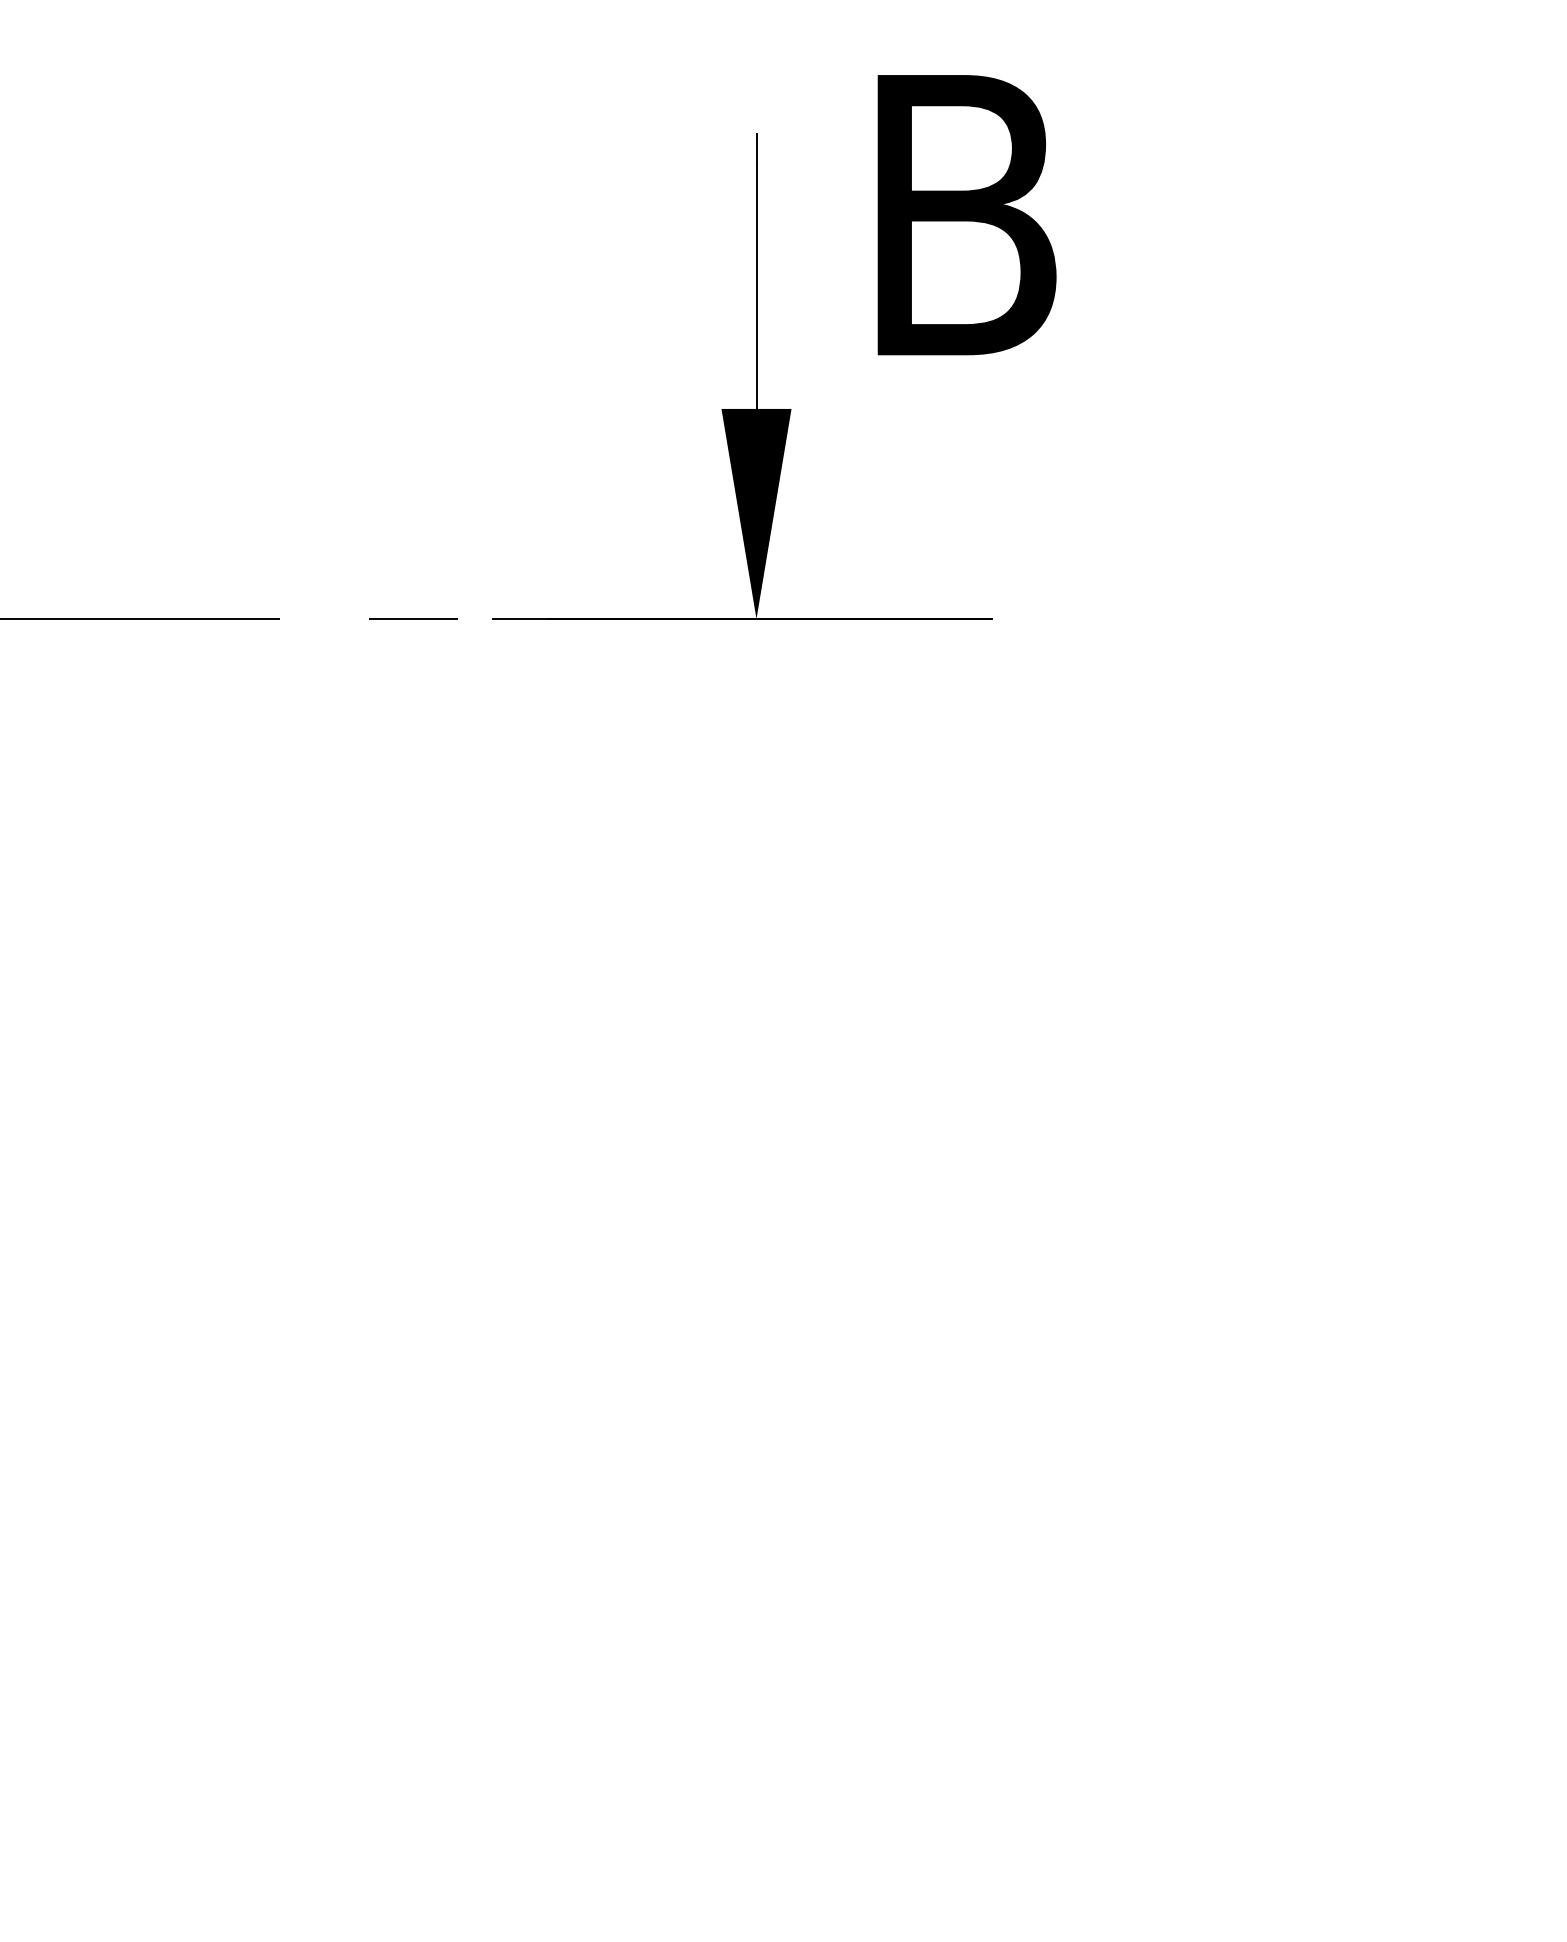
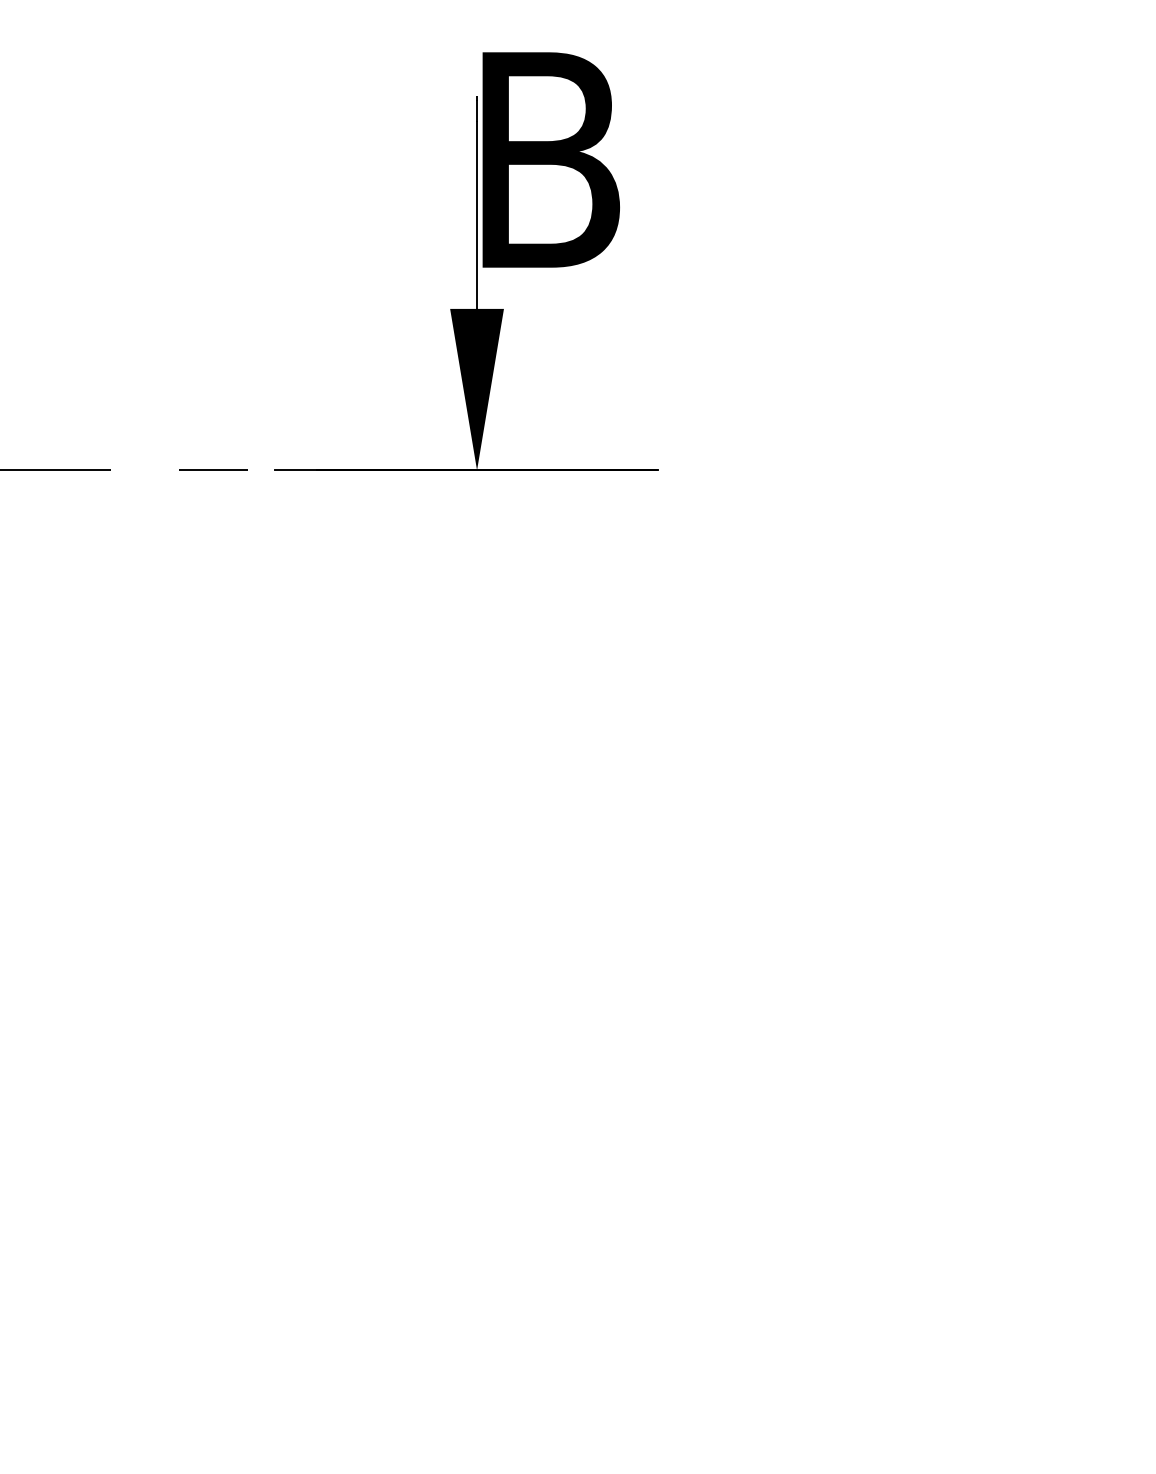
text: (966, 215) -> (550, 160), moved

